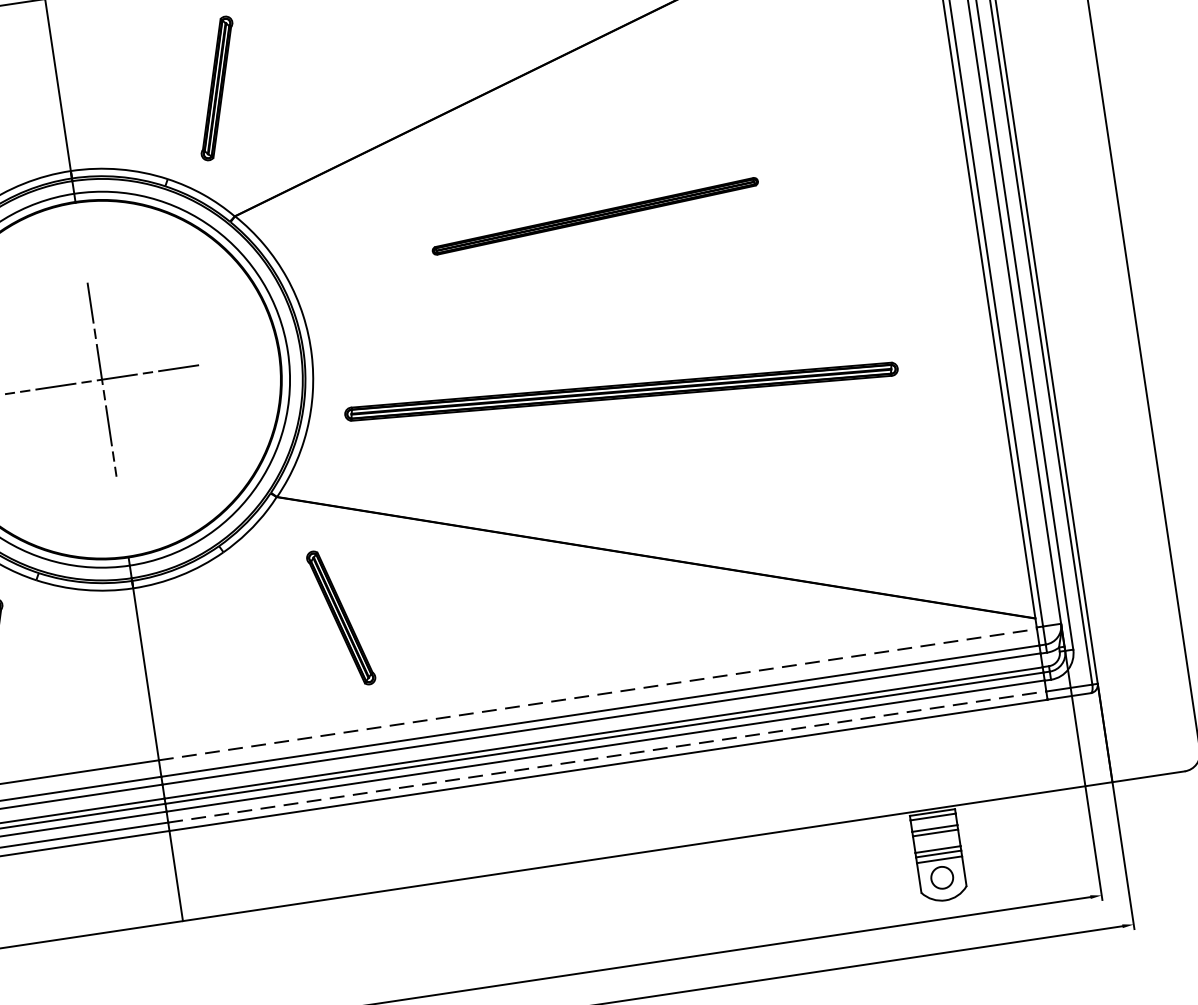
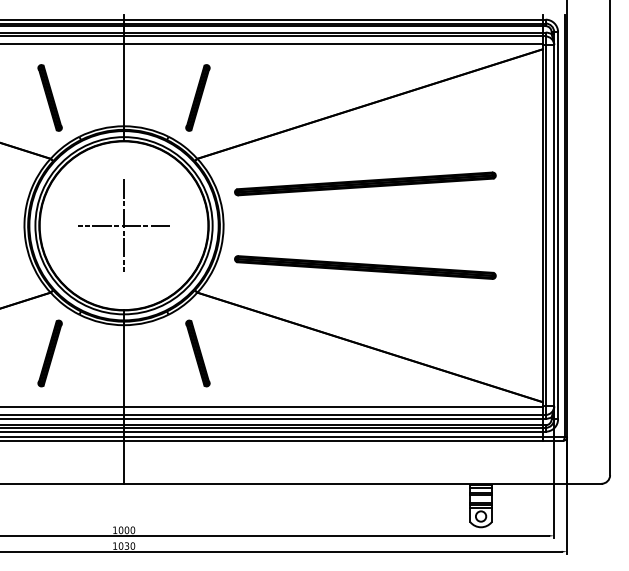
part: (595, 215) -> (365, 183), size x1.67
part: (340, 618) -> (197, 353), moved
line: (598, 695) -> (333, 407), dashed -> solid
line: (607, 756) -> (333, 436), dashed -> solid

